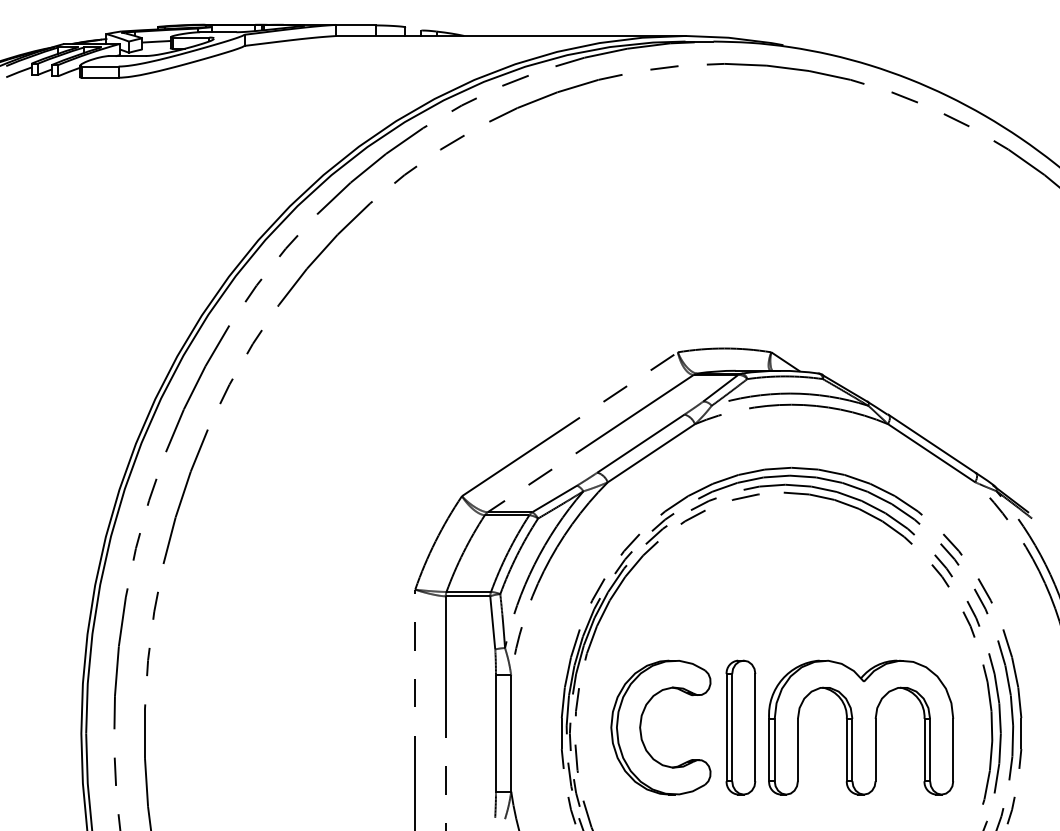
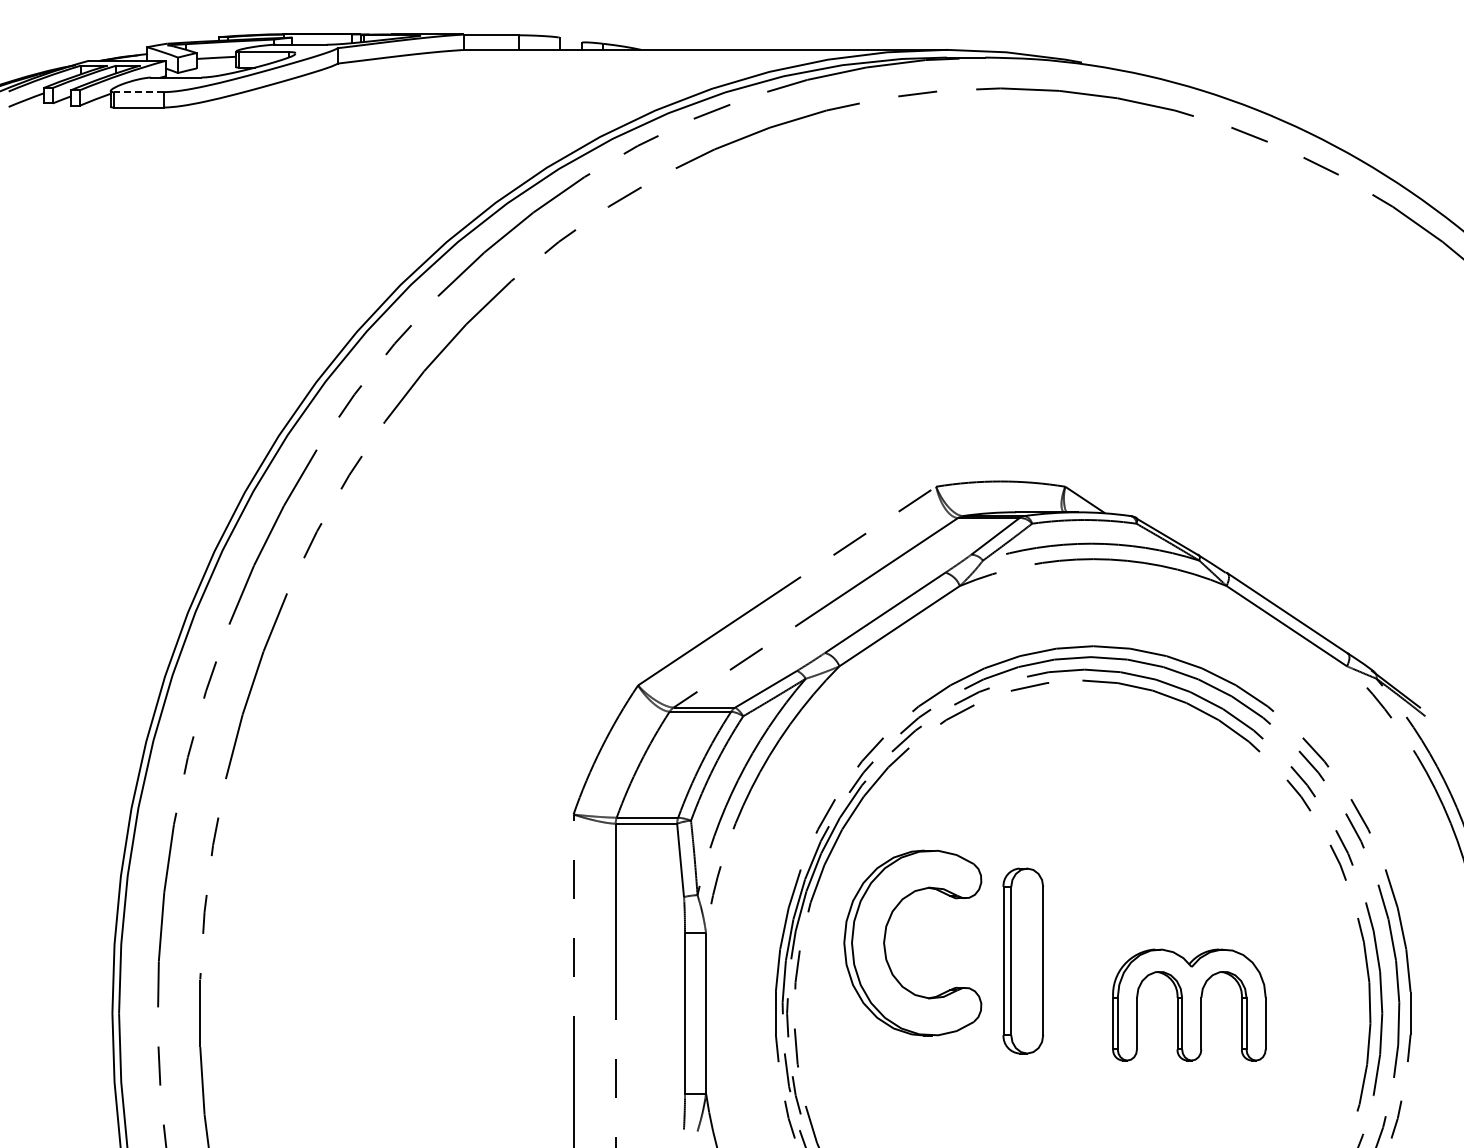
line: (100, 66) -> (138, 92), solid -> dashed
part: (641, 726) -> (885, 941), moved
part: (741, 727) -> (1023, 960), moved
part: (861, 727) -> (1189, 1004), size x0.6

